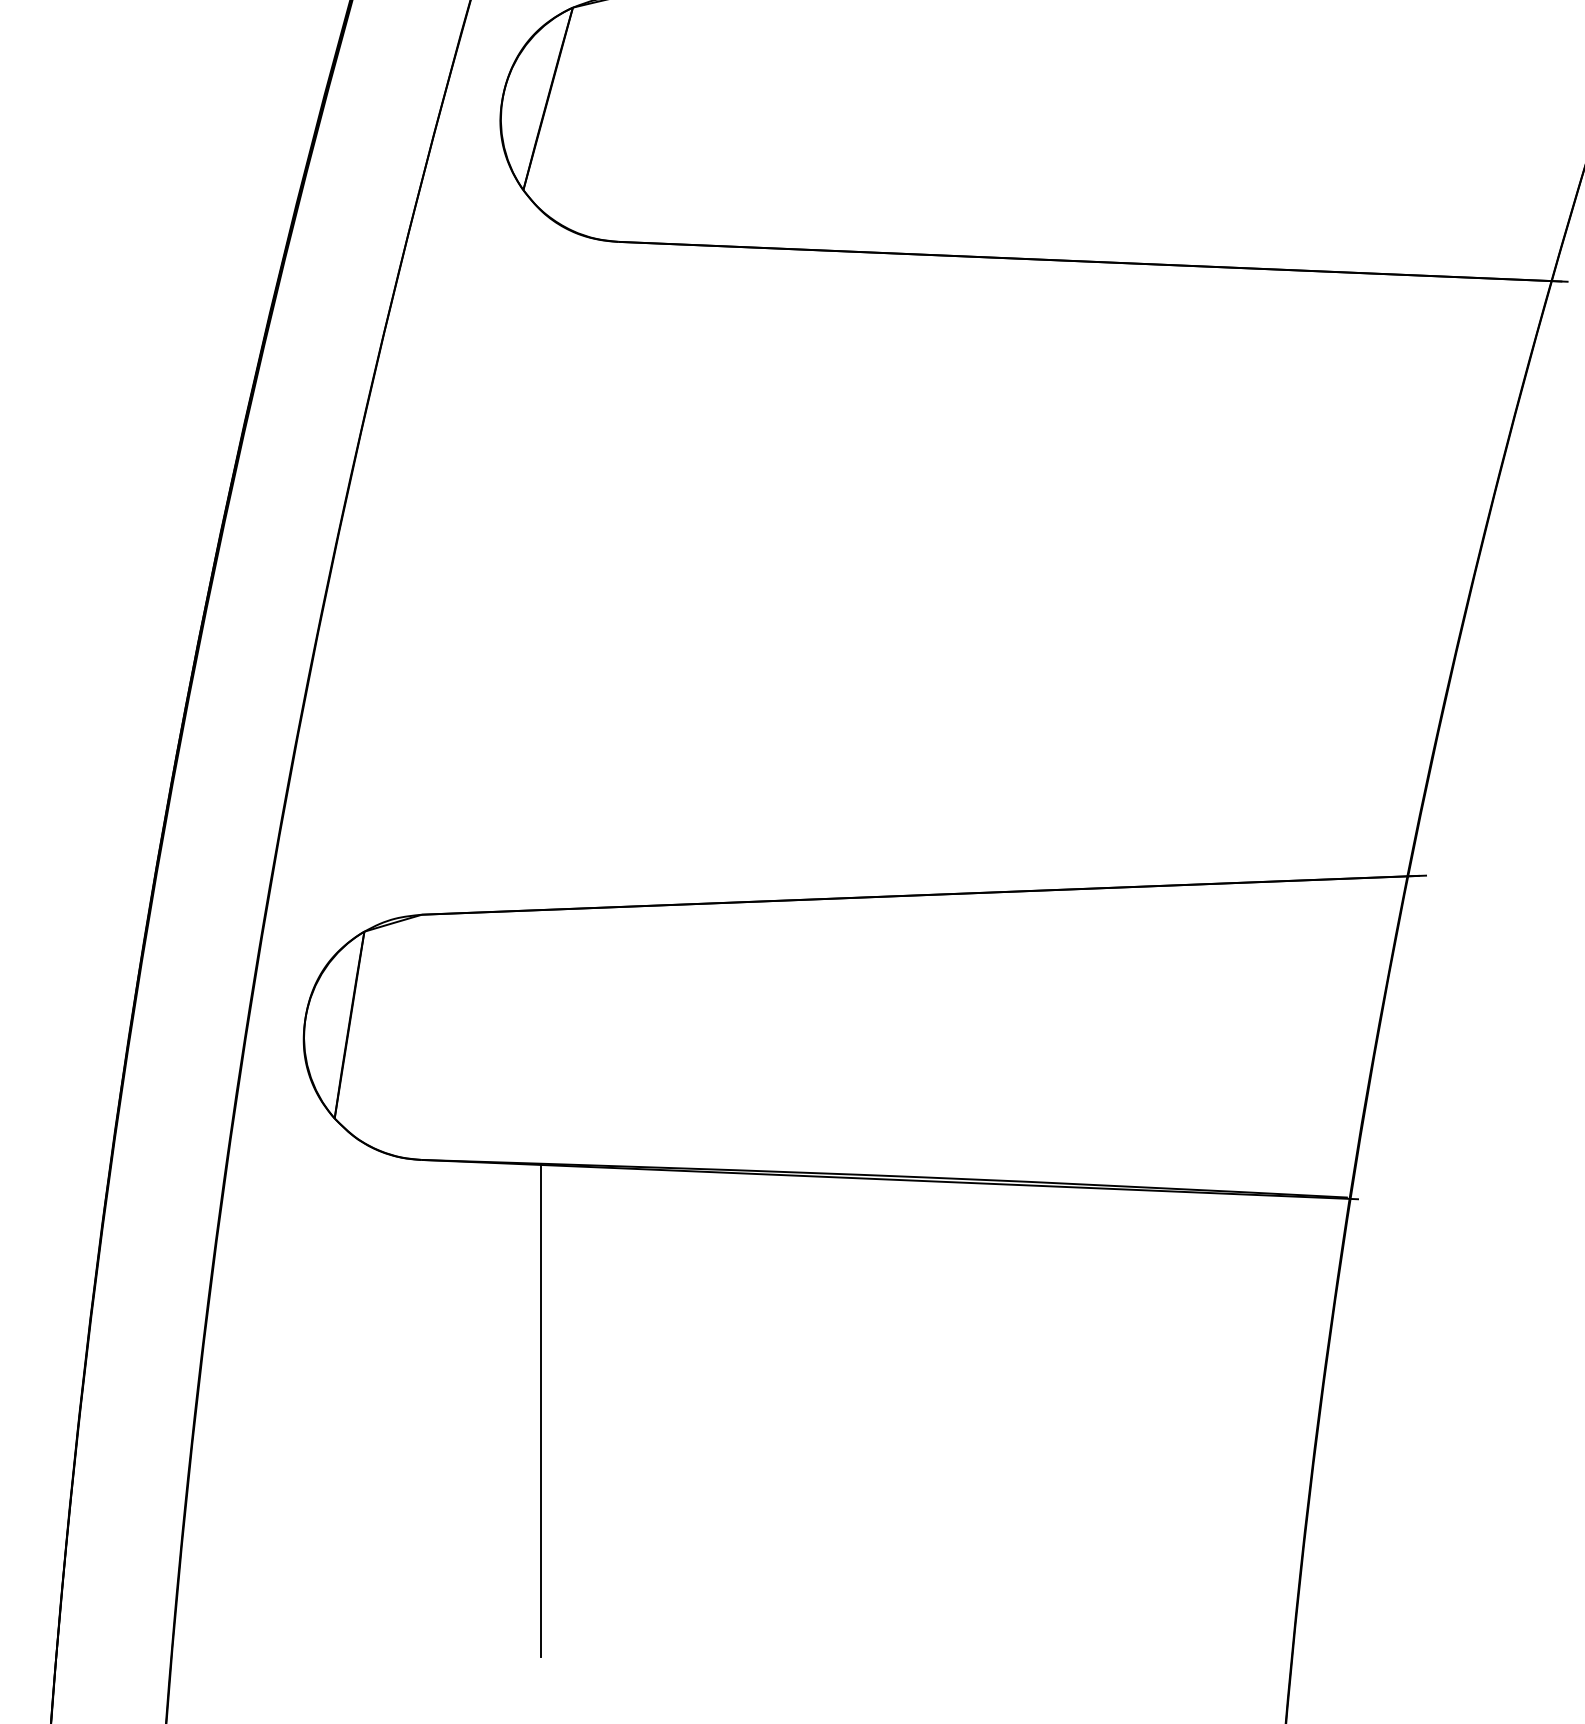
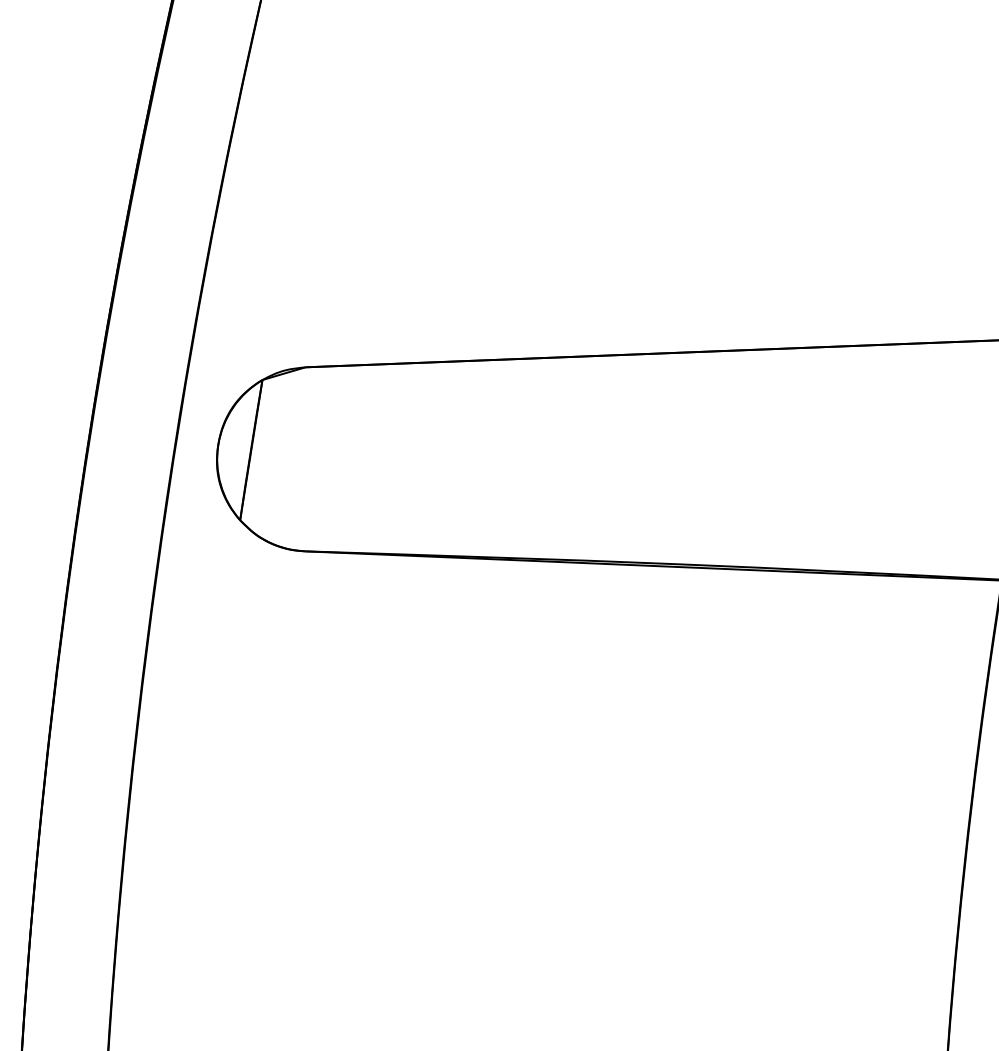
line: (541, 1410) -> (395, 739), removed

